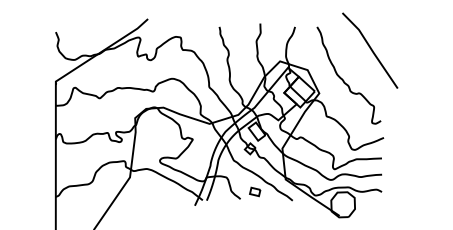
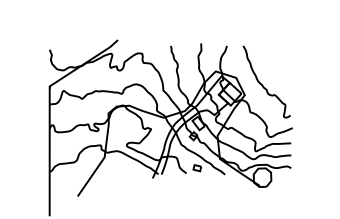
line: (370, 49) -> (282, 62), removed

